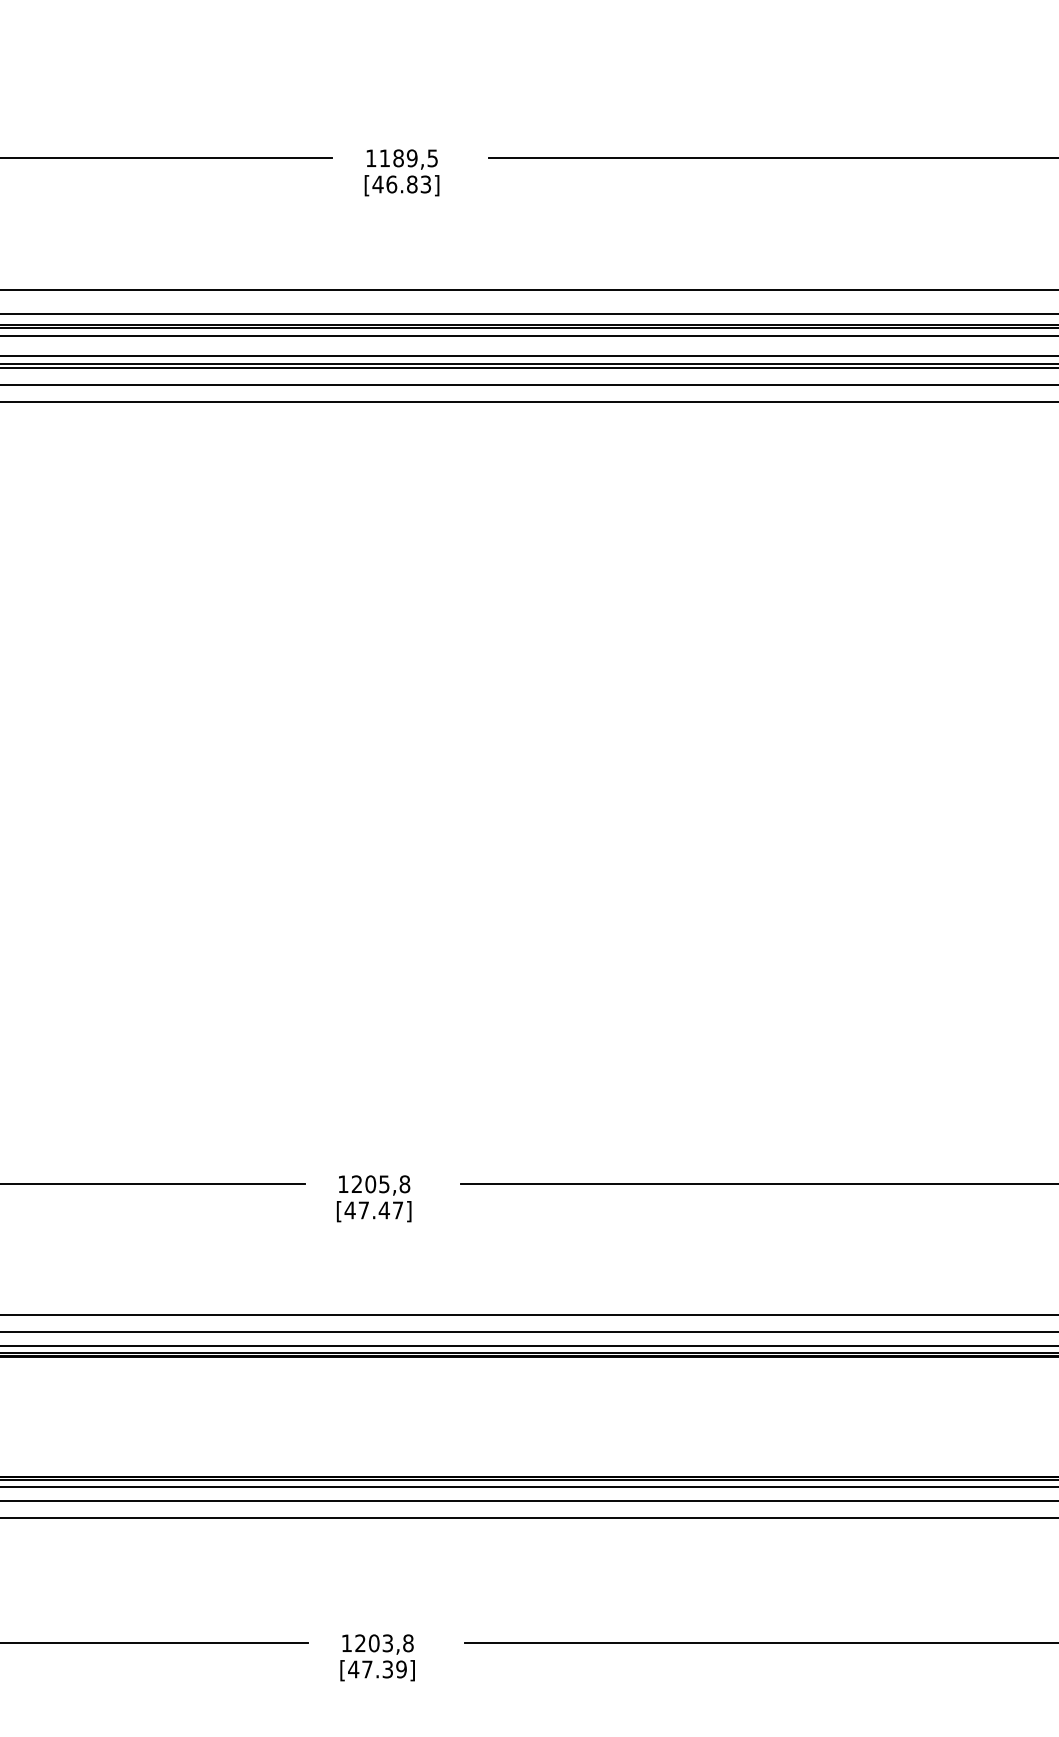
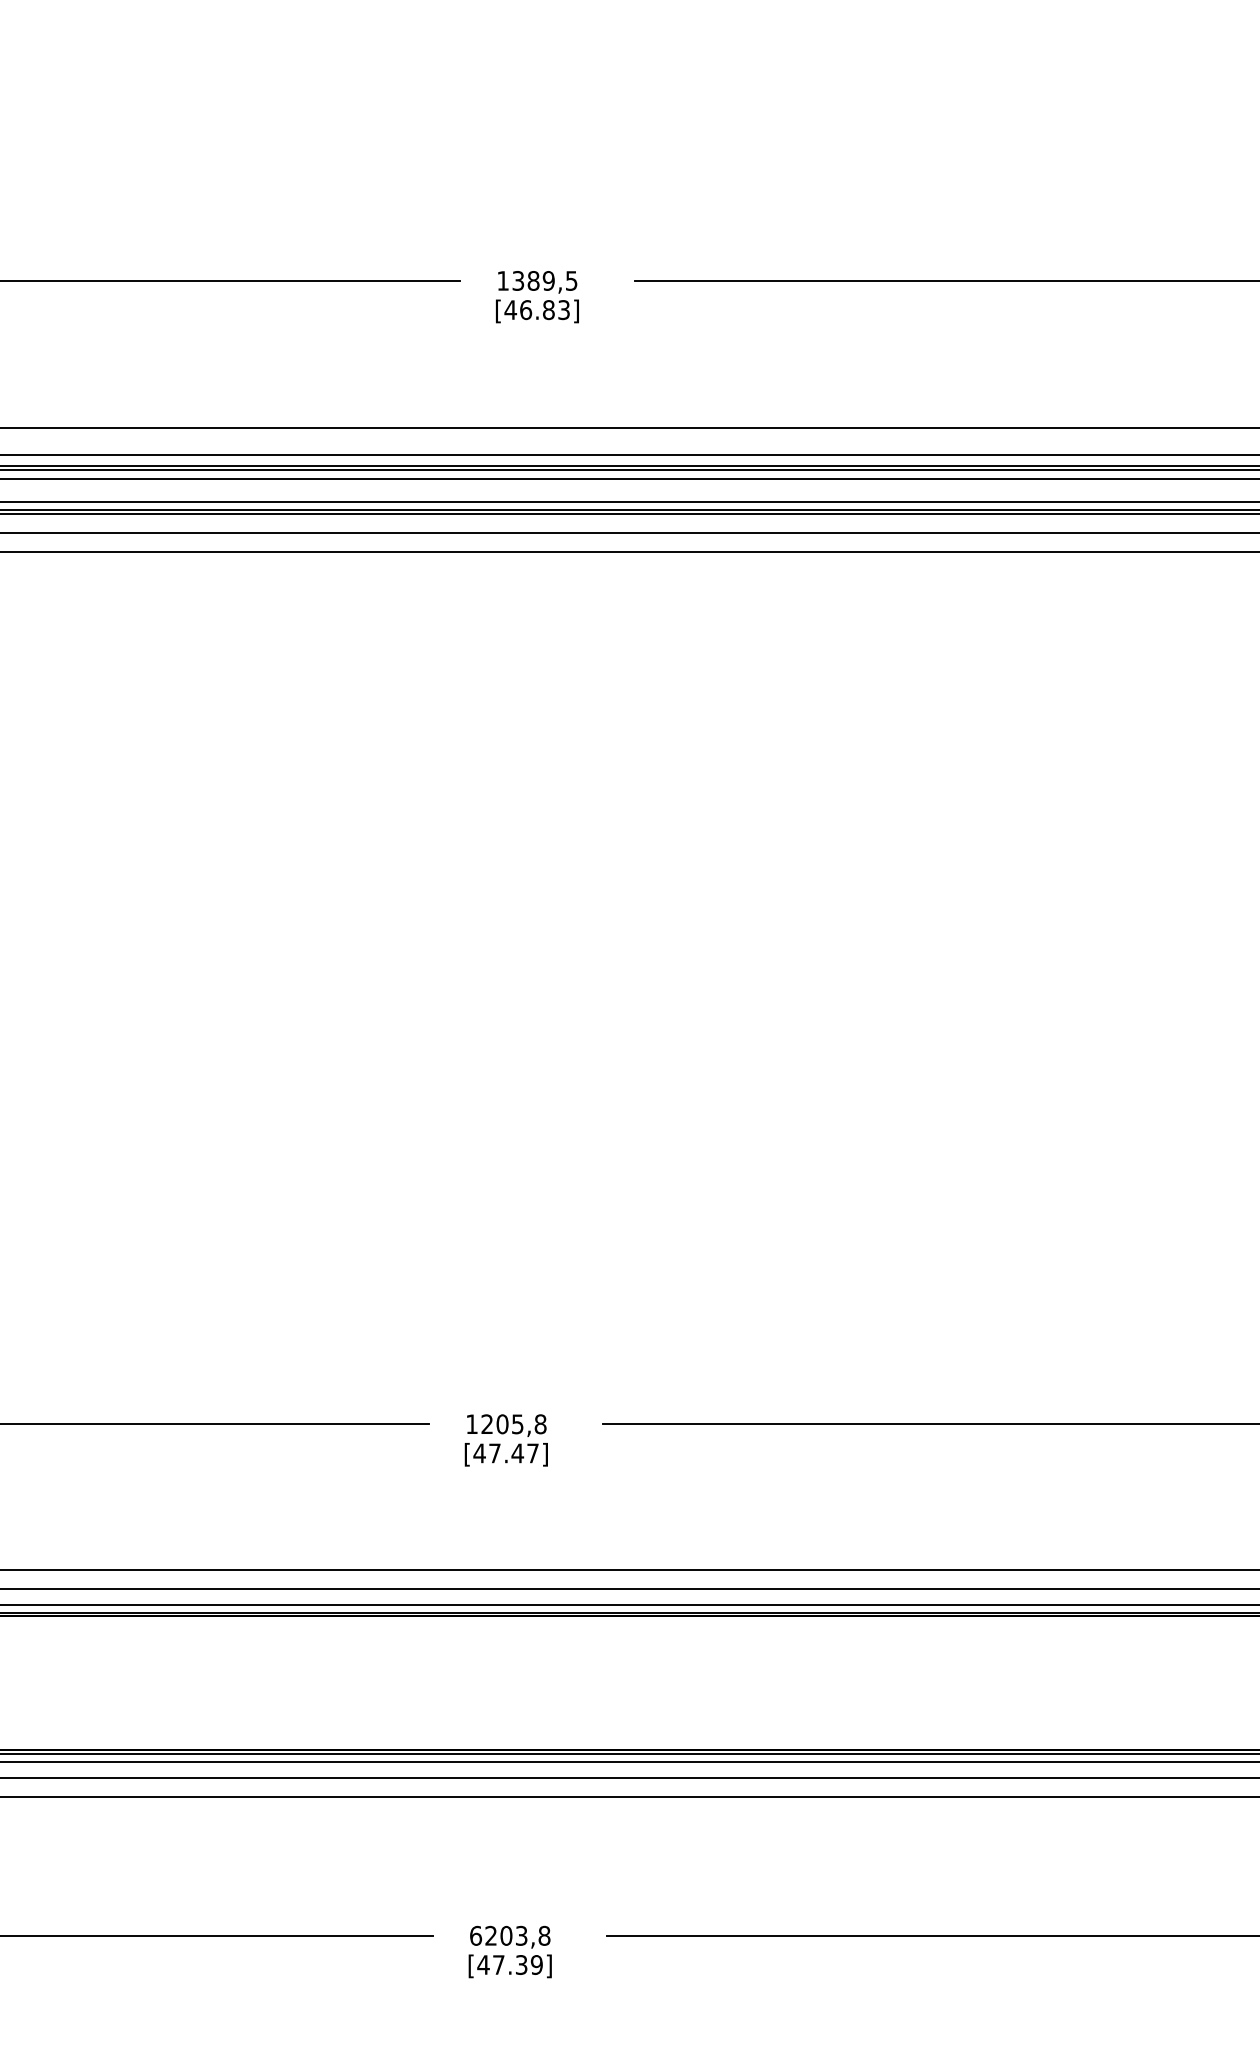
text: (385, 157) -> (518, 280), 1189,5 -> 1389,5
text: (347, 1643) -> (476, 1935), 1203,8 -> 6203,8

